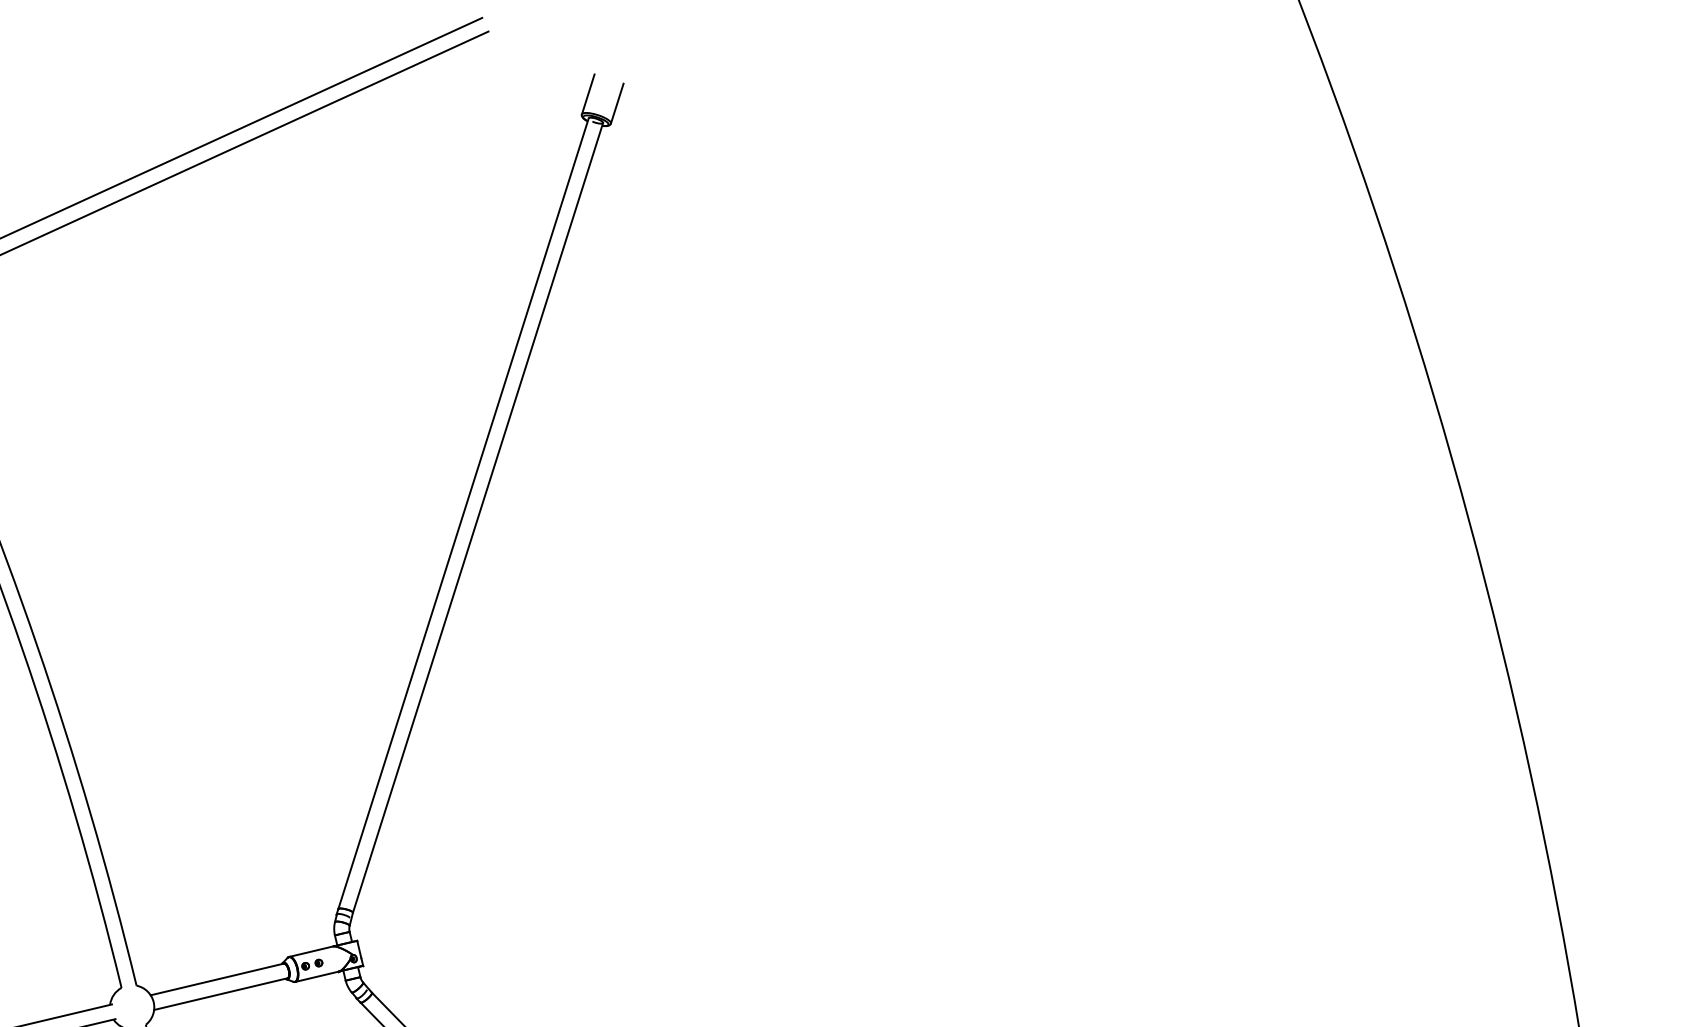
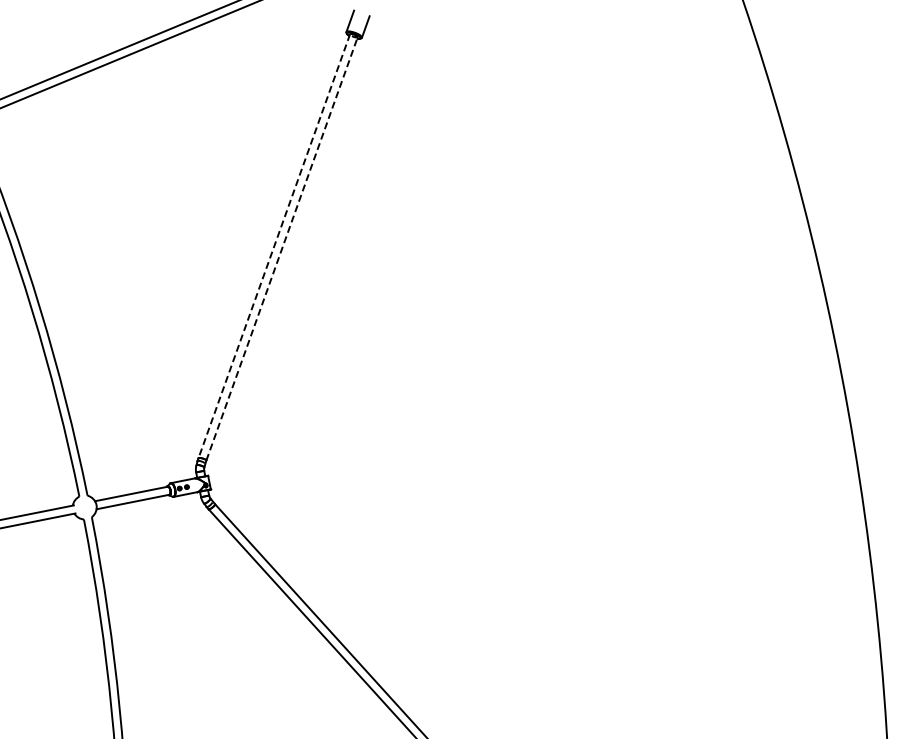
line: (463, 514) -> (274, 246), solid -> dashed
line: (478, 517) -> (282, 248), solid -> dashed

